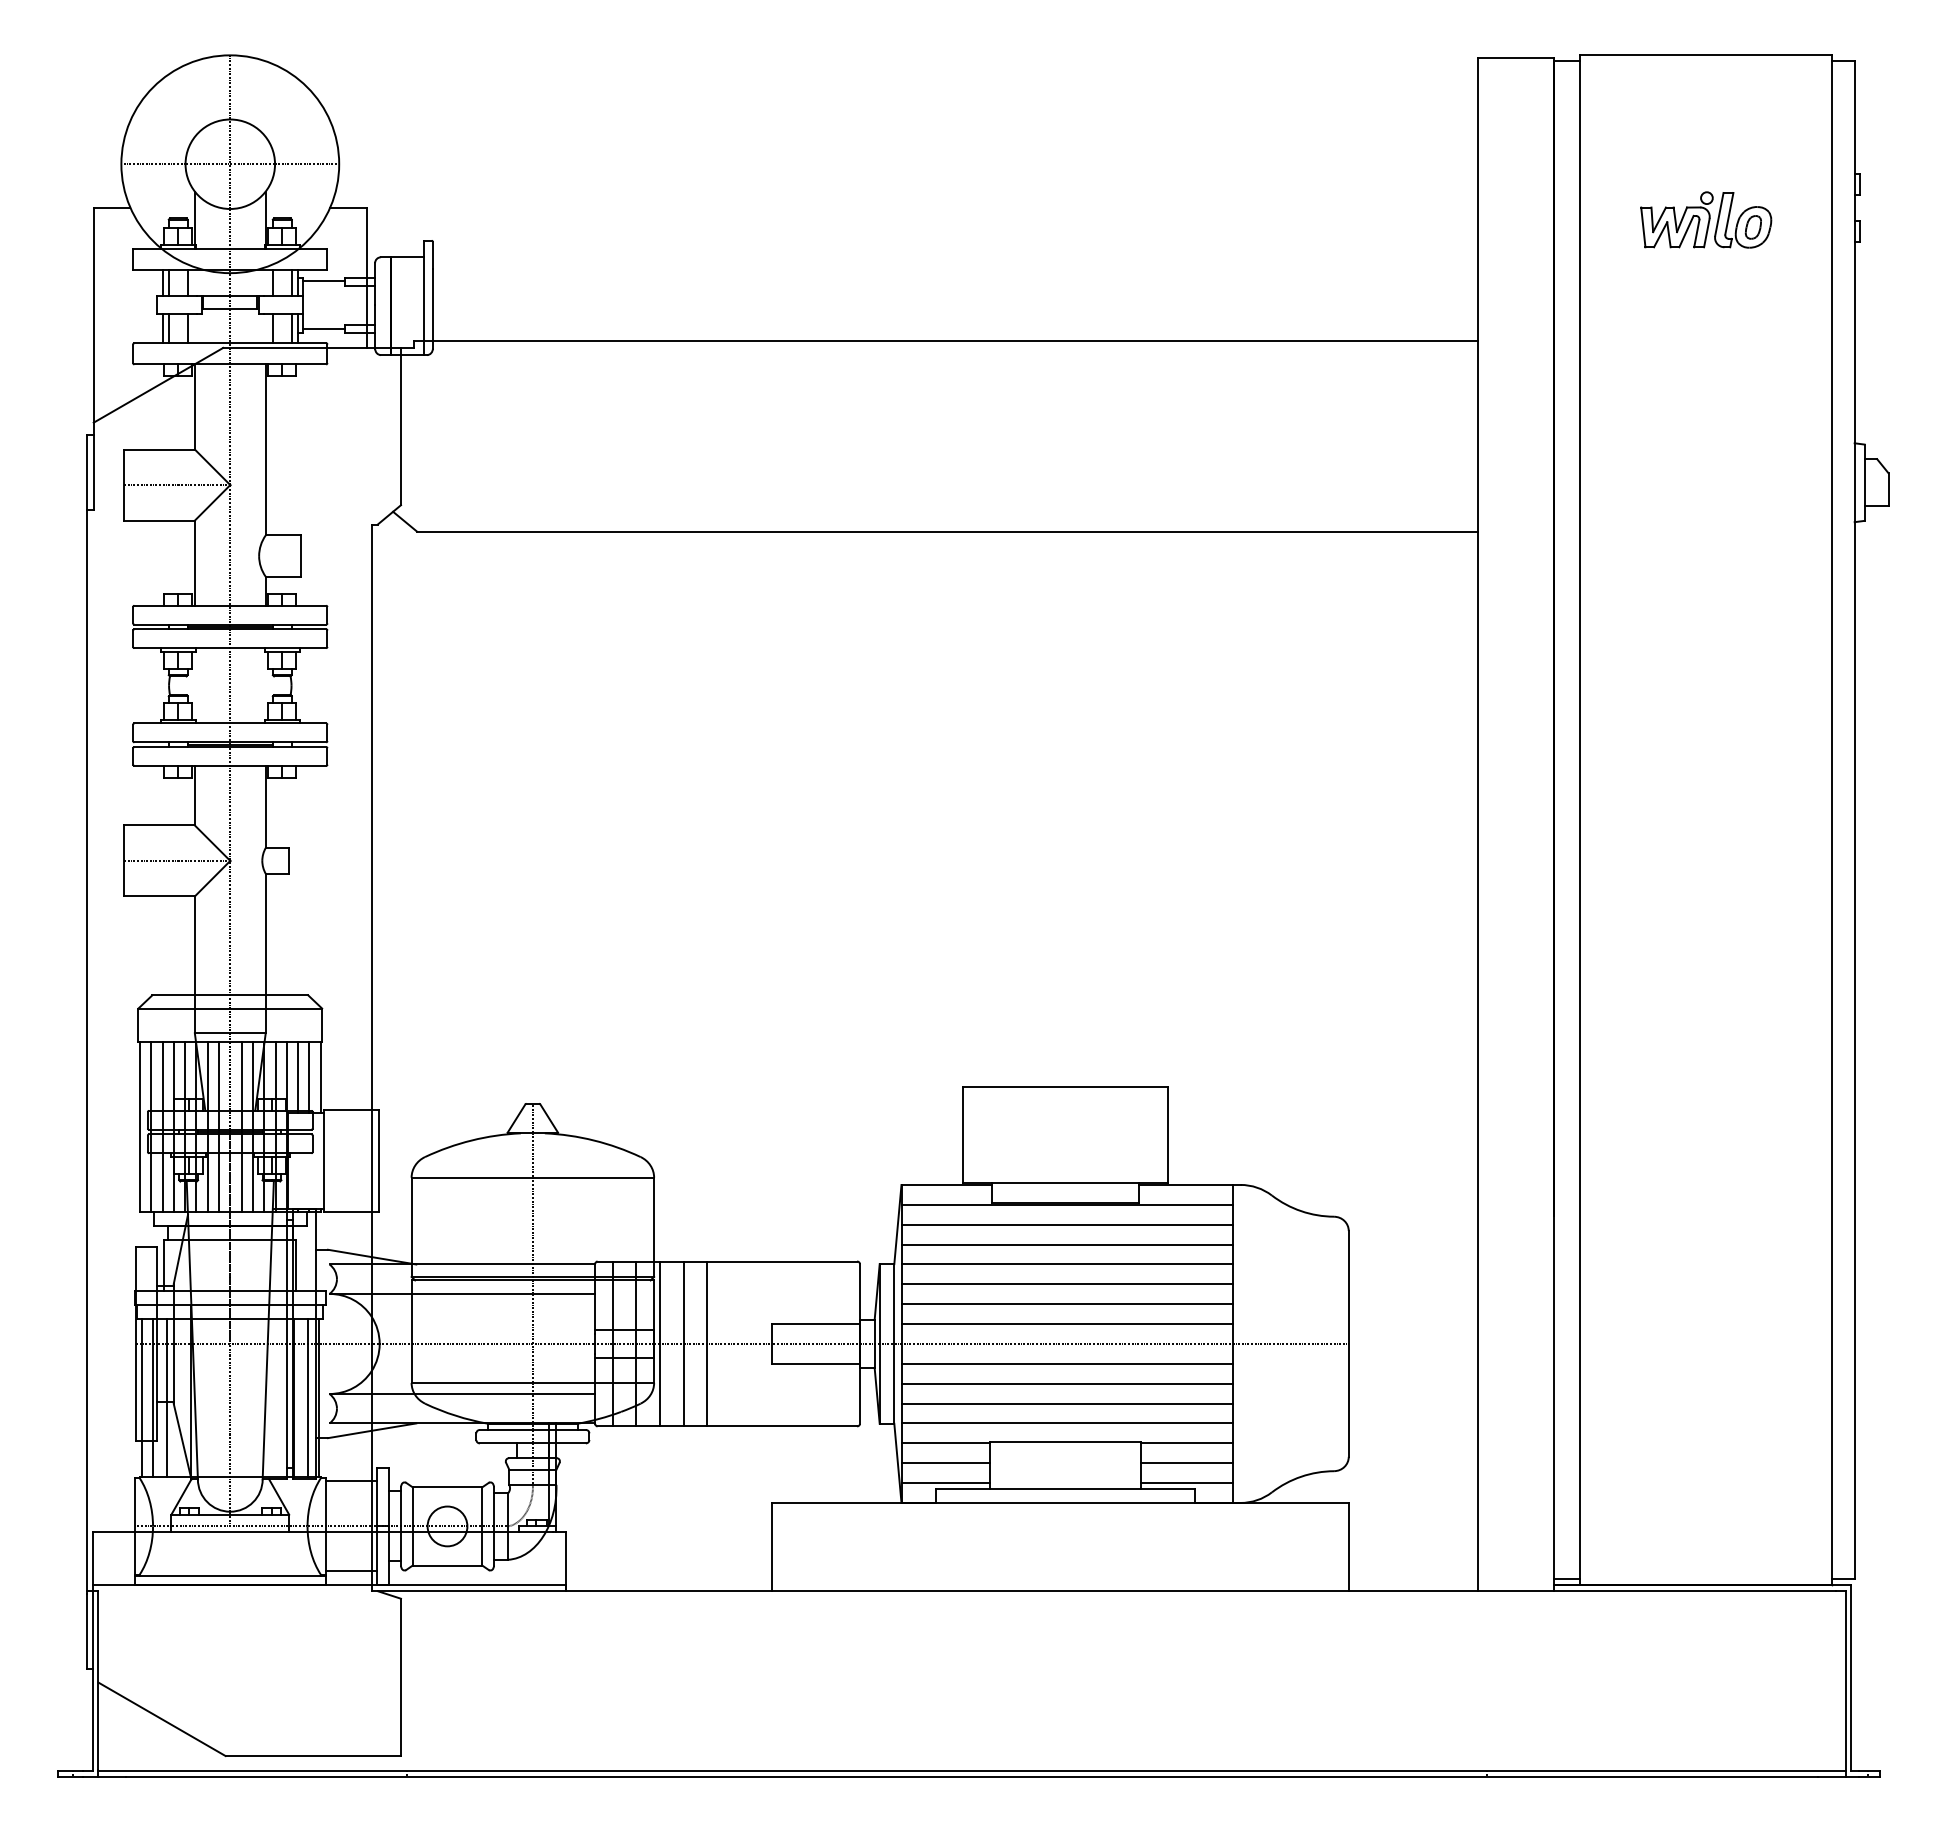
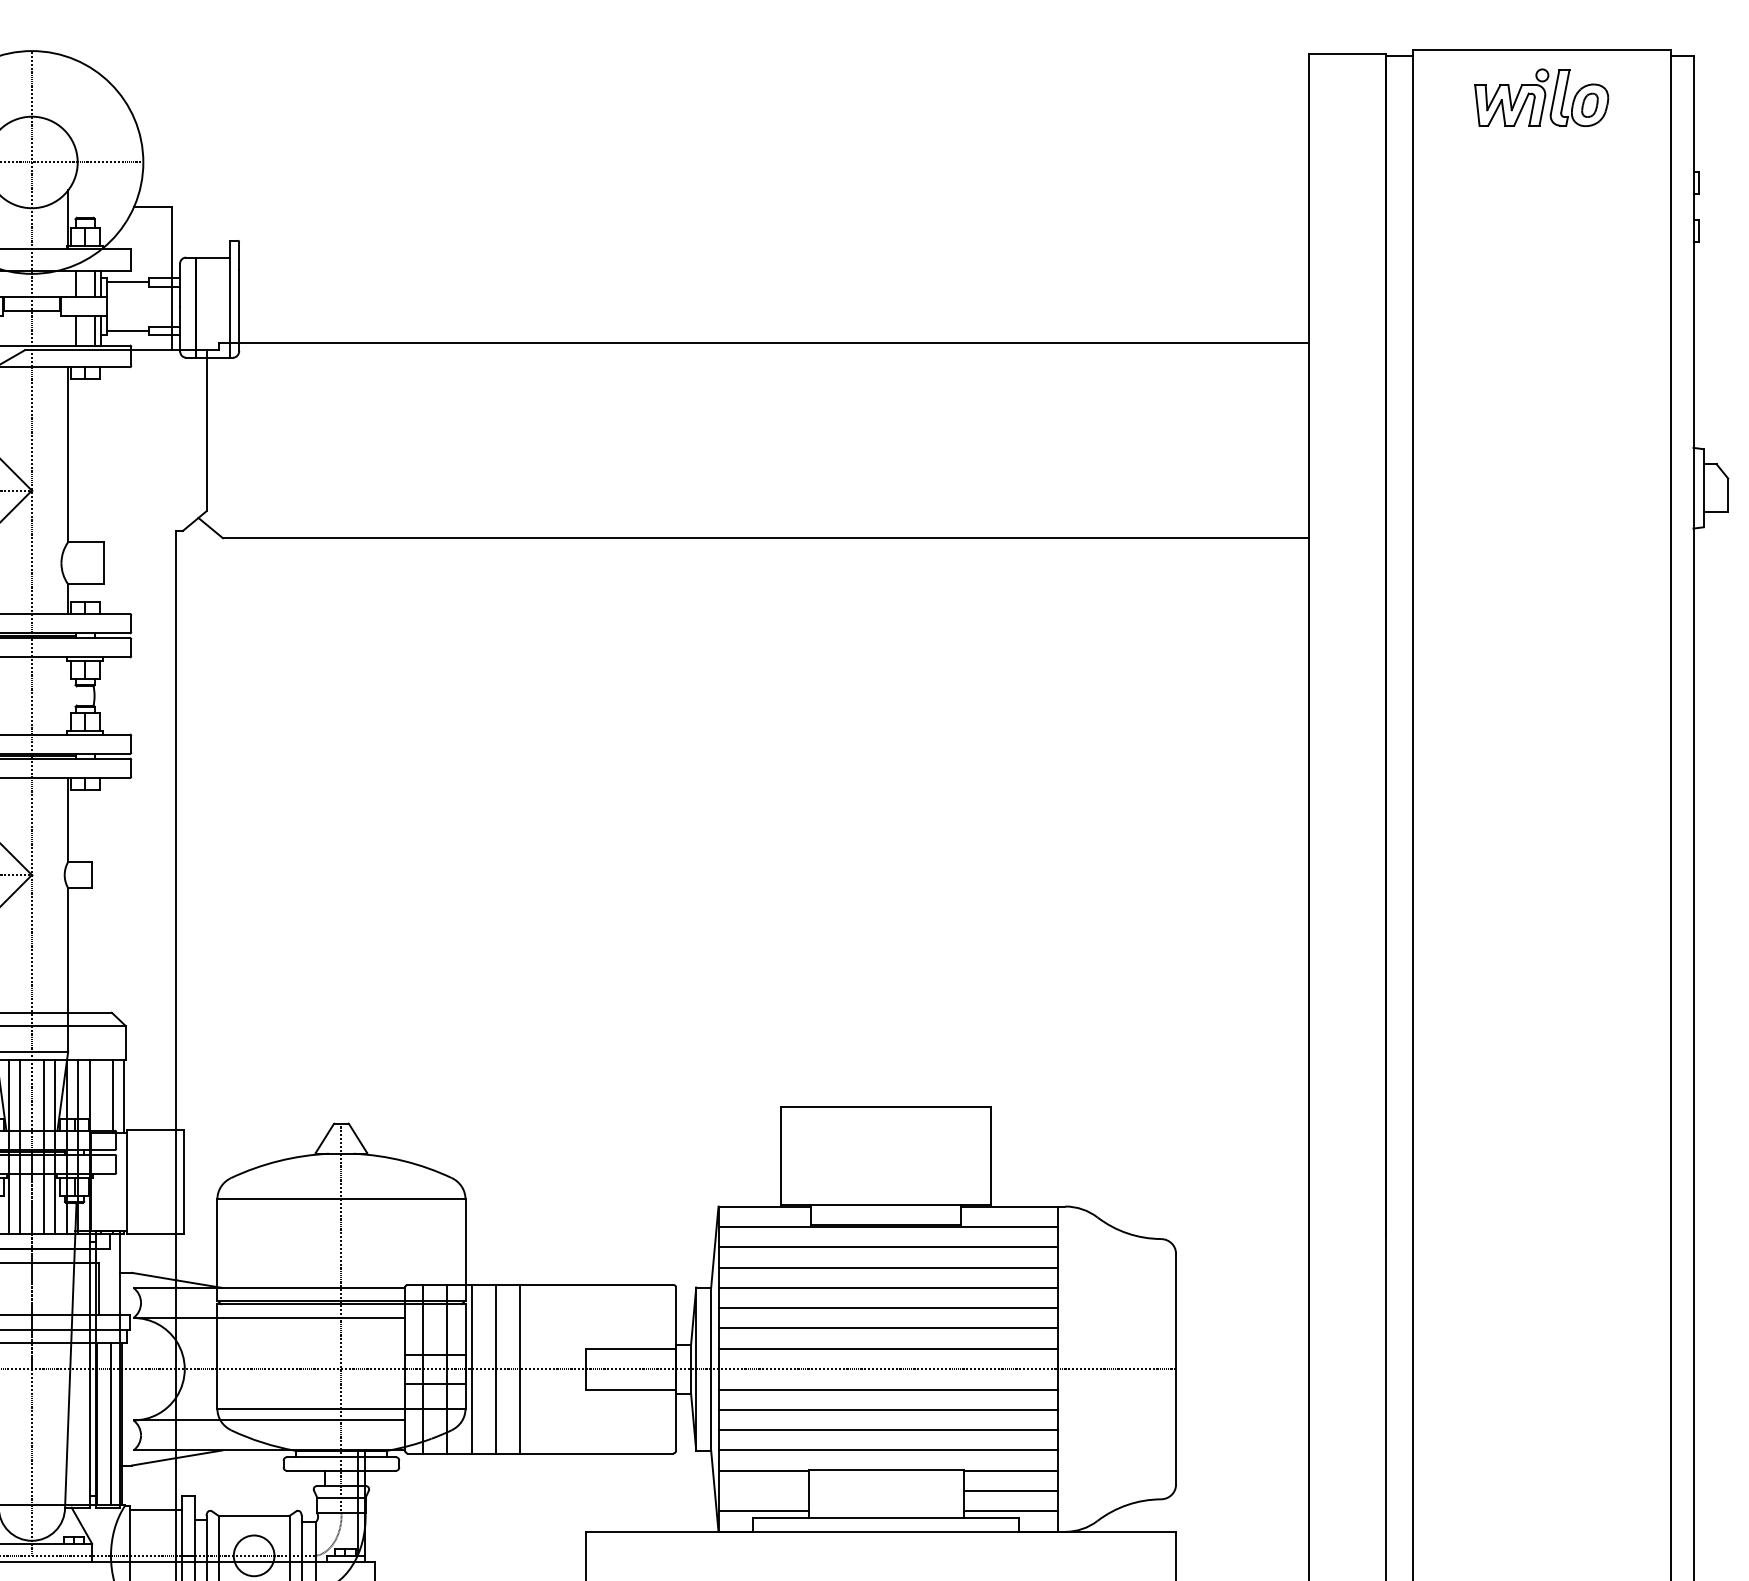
part: (1706, 219) -> (1541, 97), moved
line: (297, 1076) -> (100, 1095), removed
line: (945, 1463) -> (763, 1491), removed

